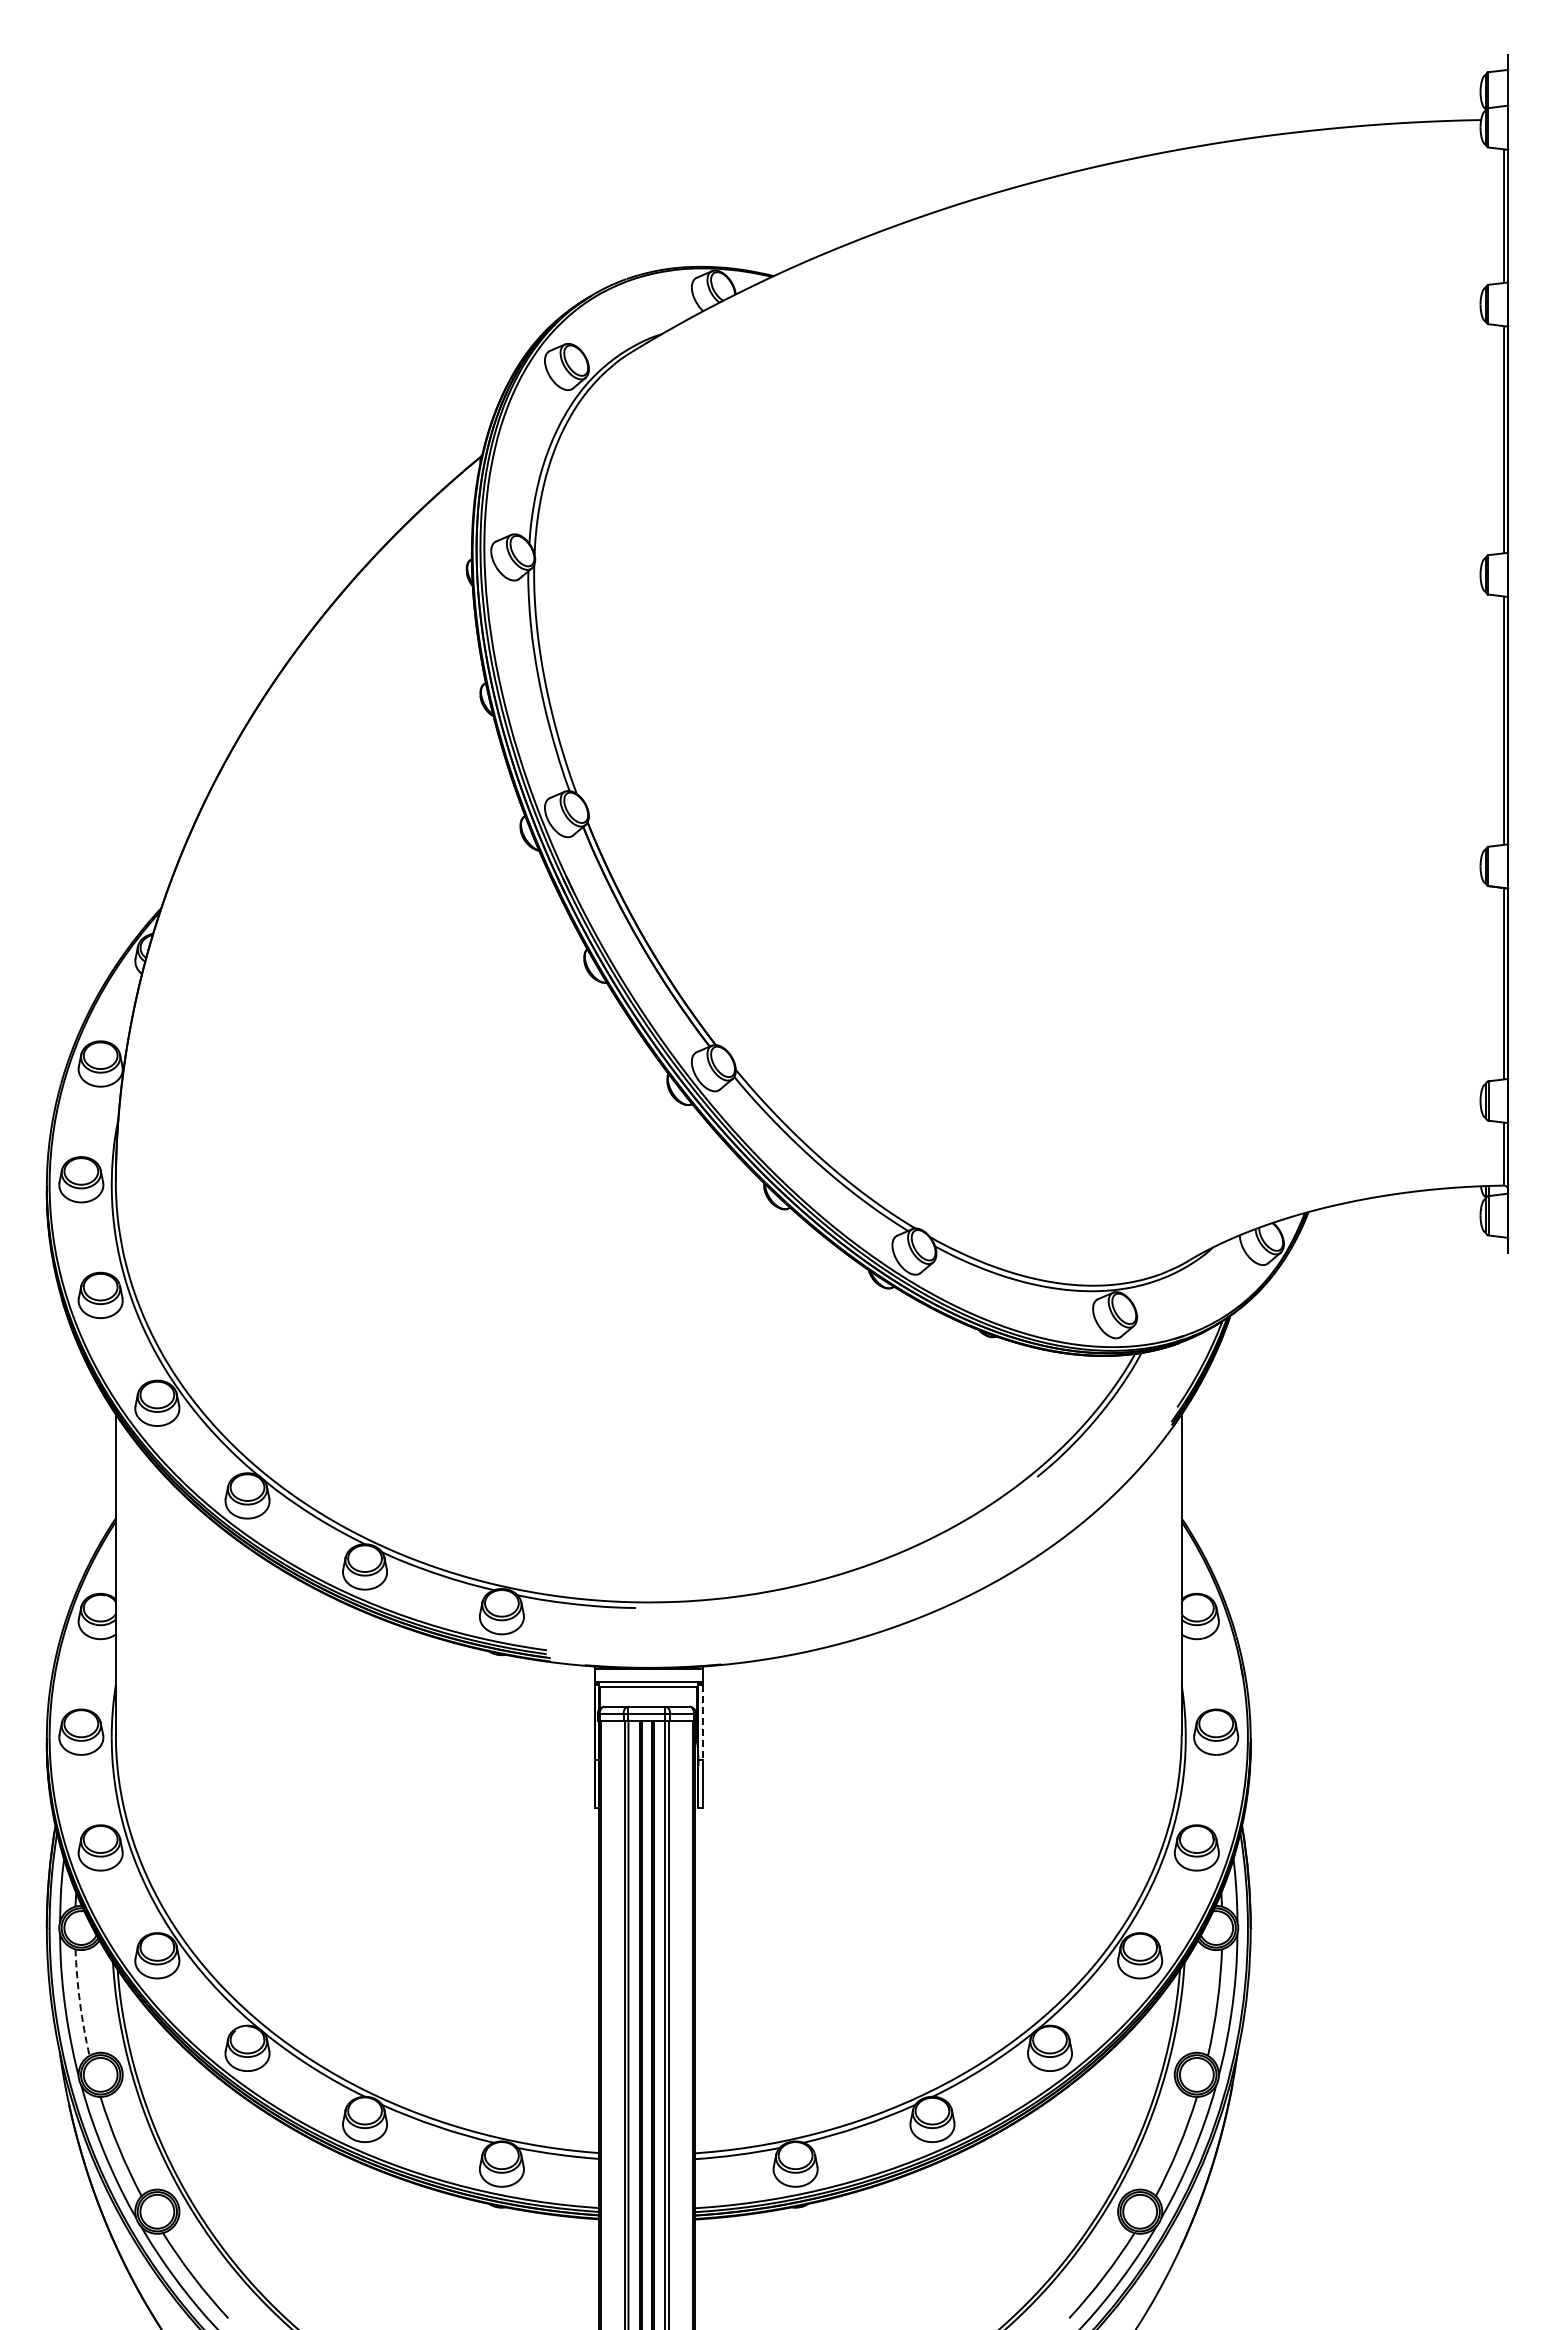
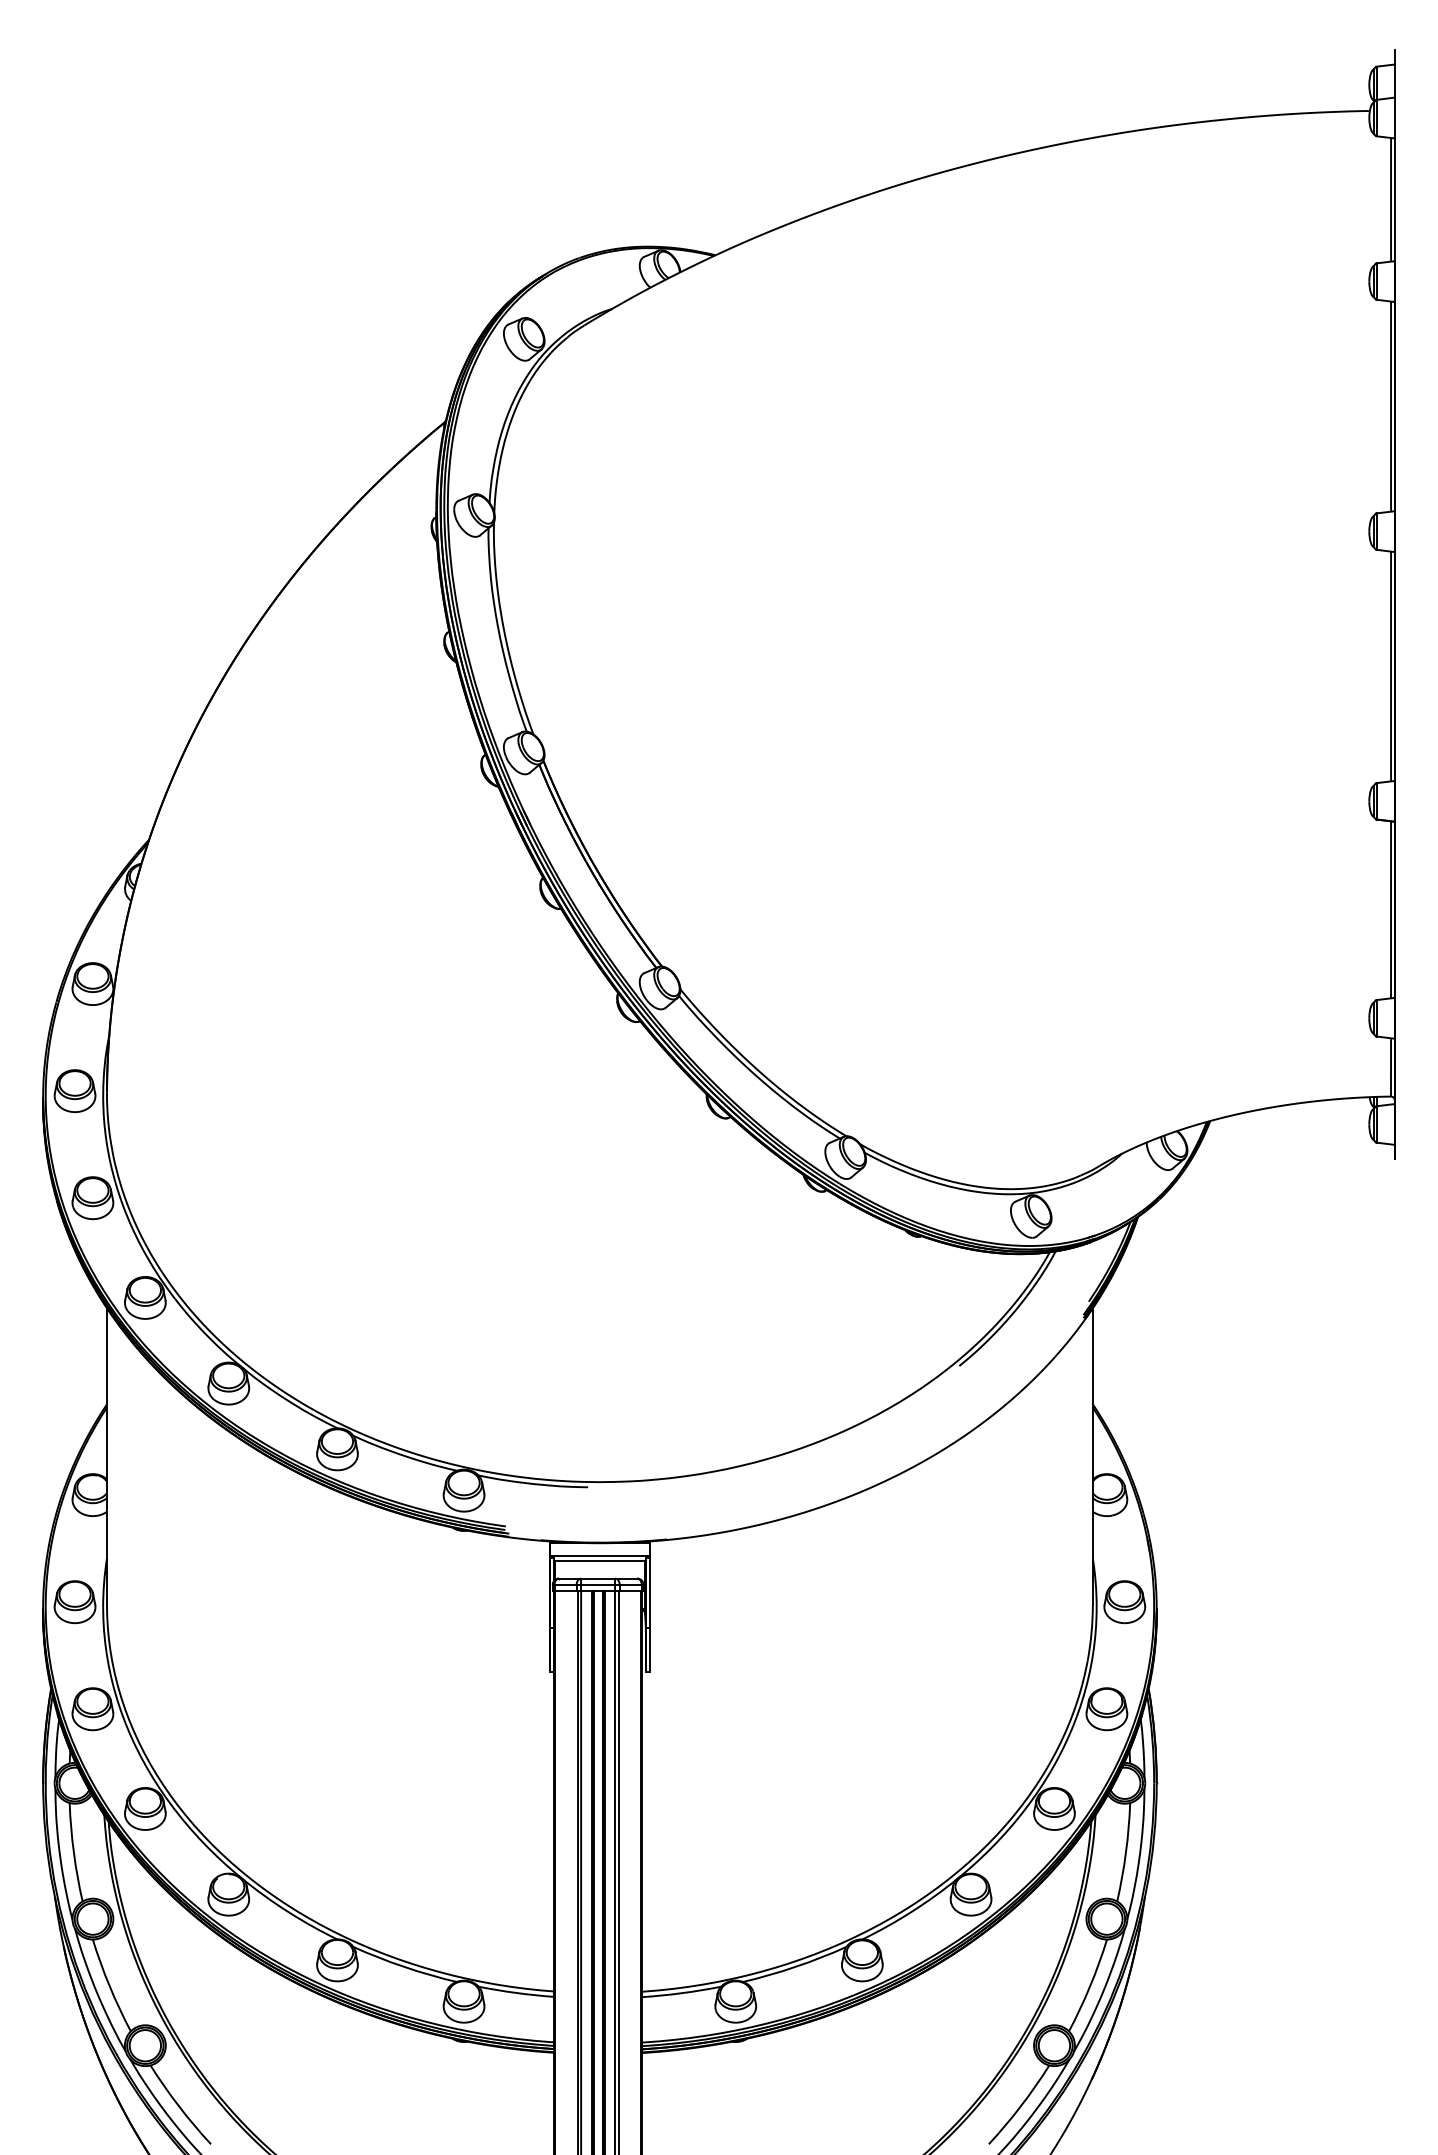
line: (702, 1722) -> (649, 1593), dashed -> solid
arc: (80, 2002) -> (74, 1852), dashed -> solid

